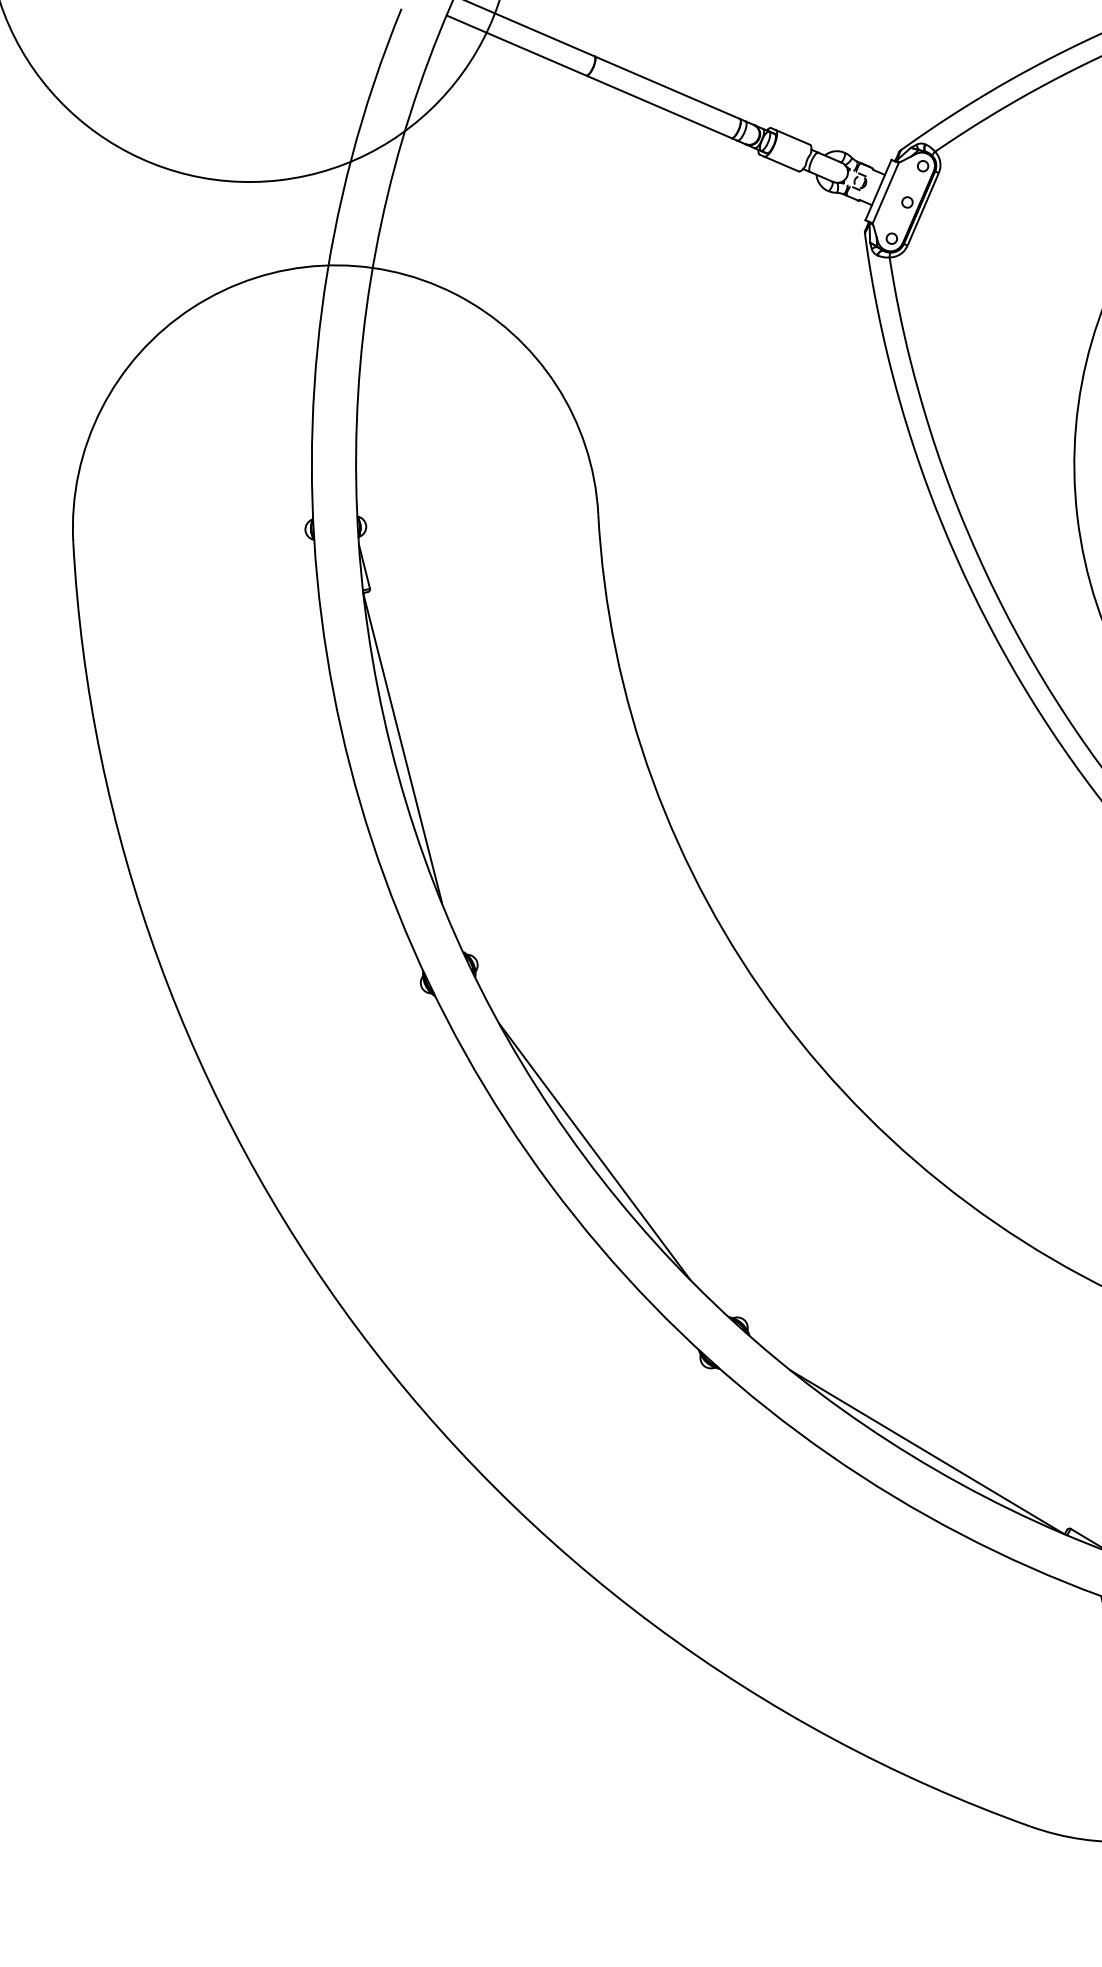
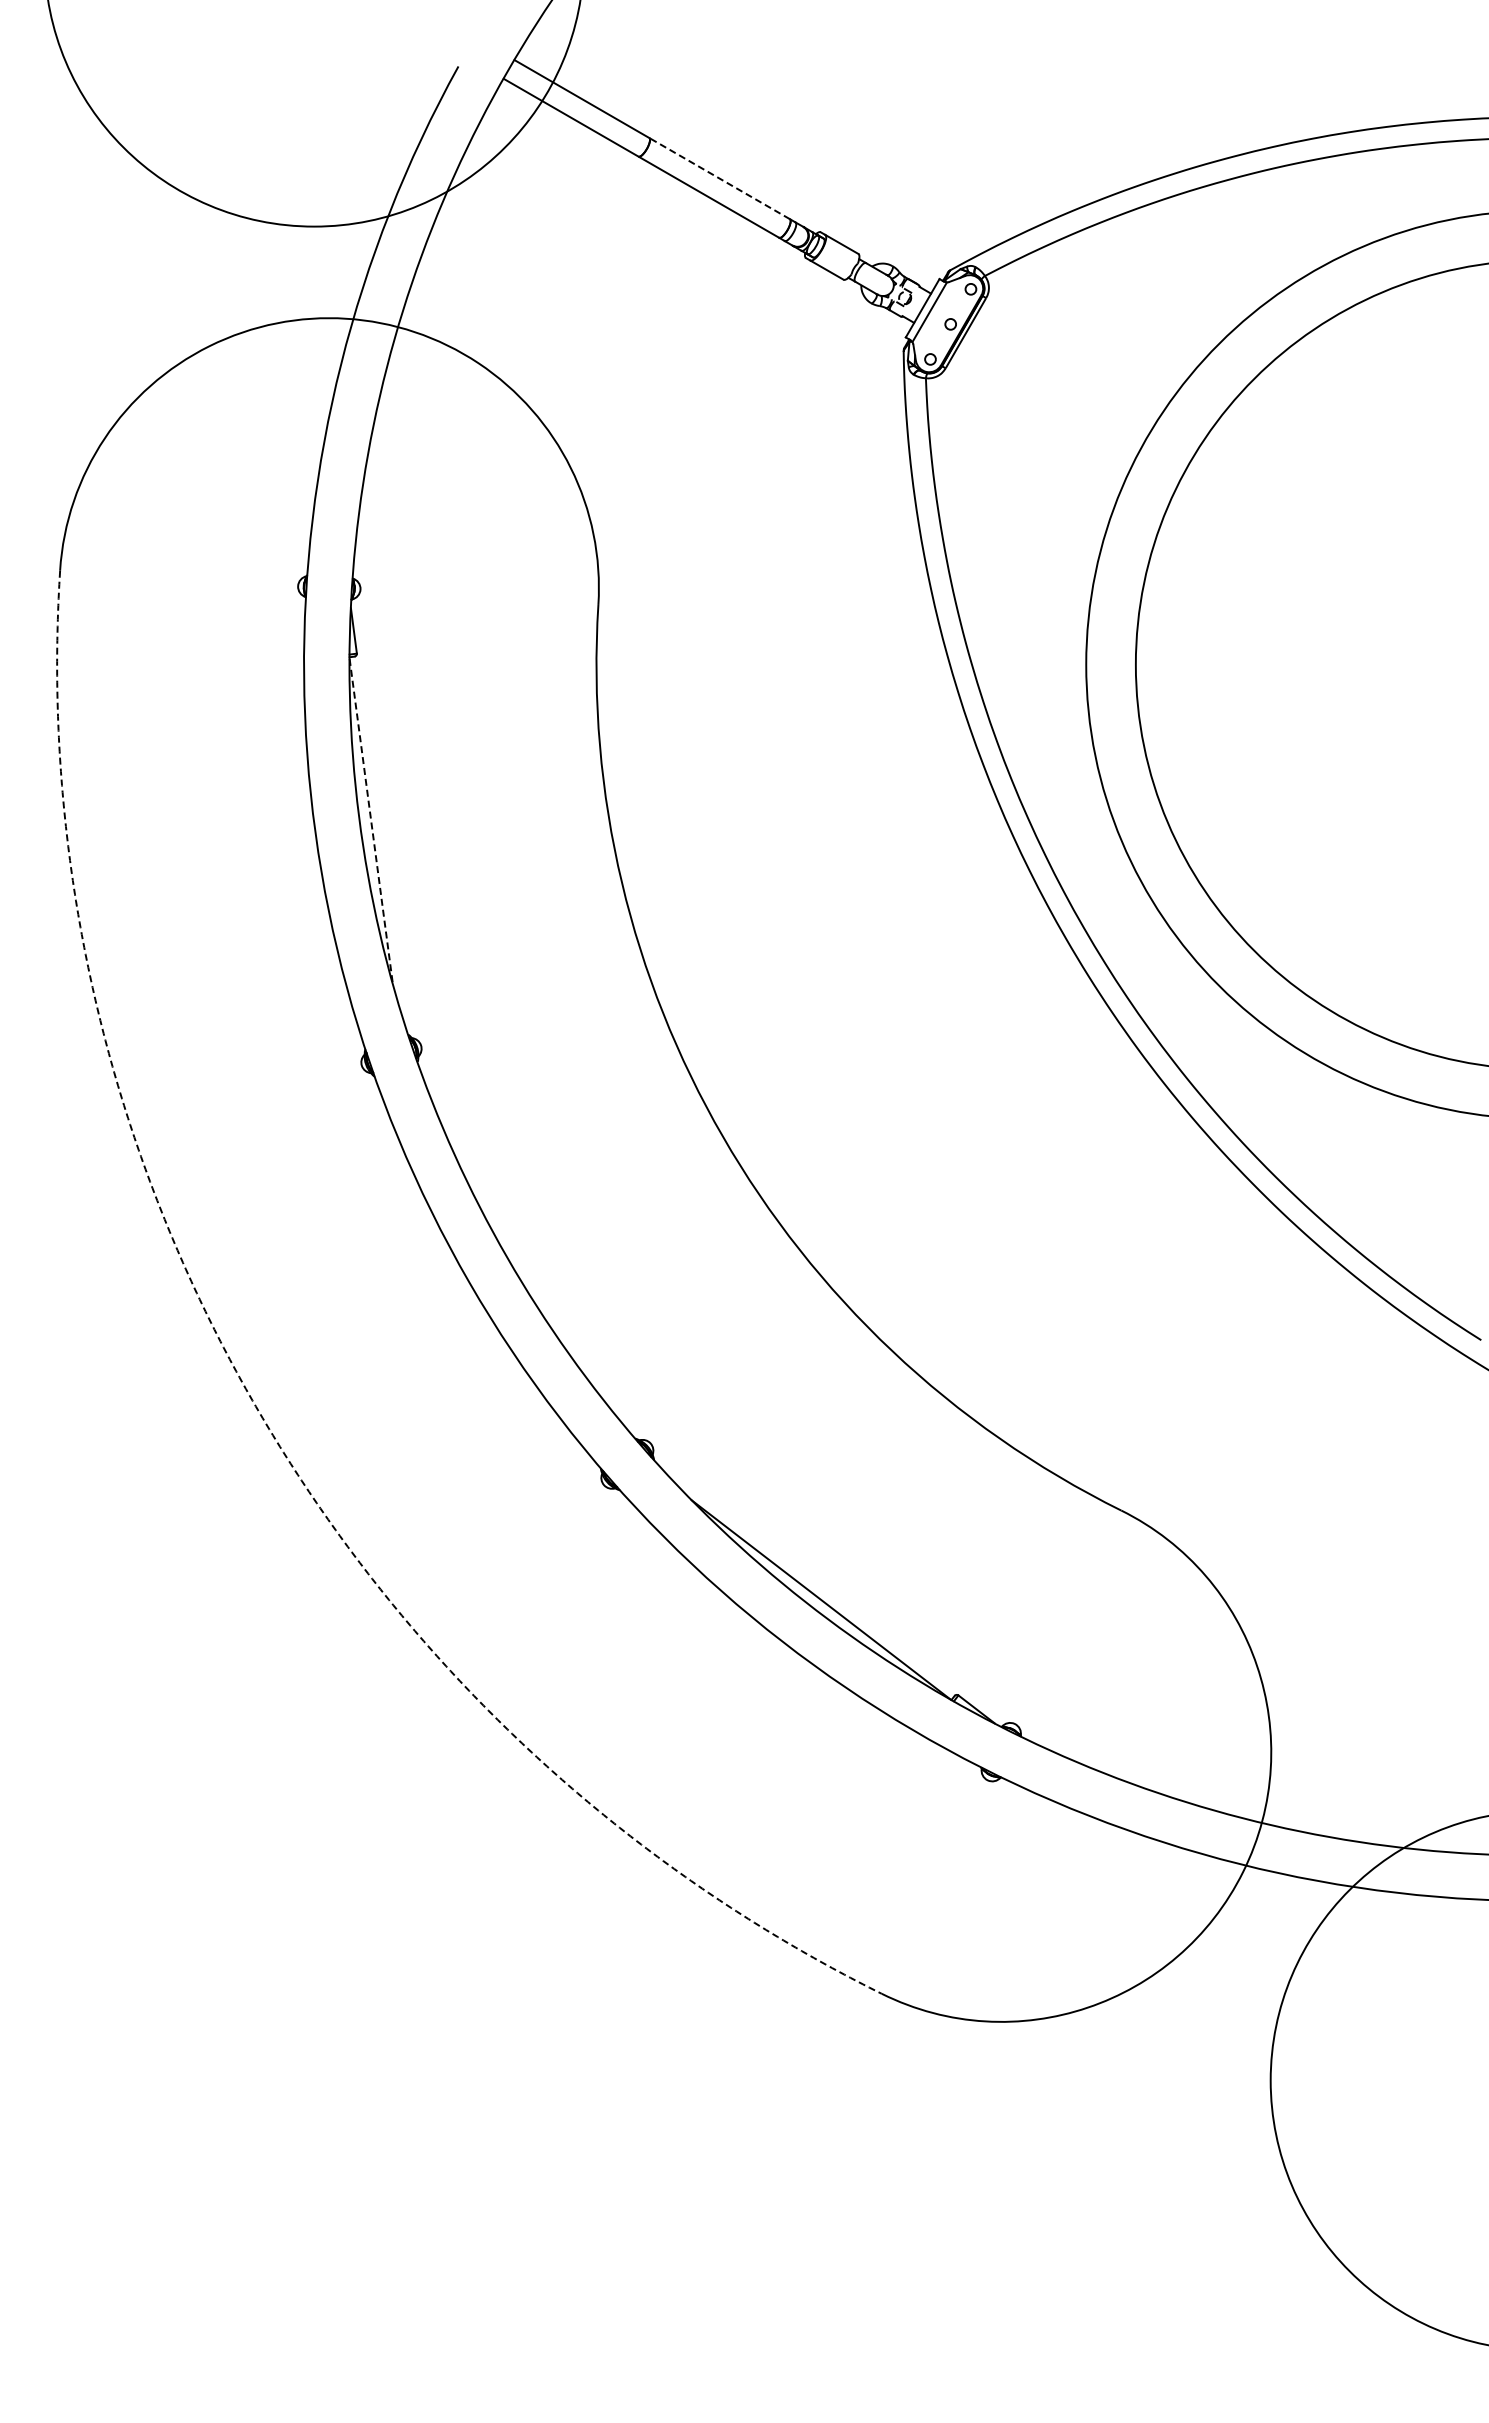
line: (667, 87) -> (719, 178), solid -> dashed
line: (403, 747) -> (371, 819), solid -> dashed
line: (594, 1152) -> (518, 1254), removed
arc: (357, 1329) -> (255, 1406), solid -> dashed

